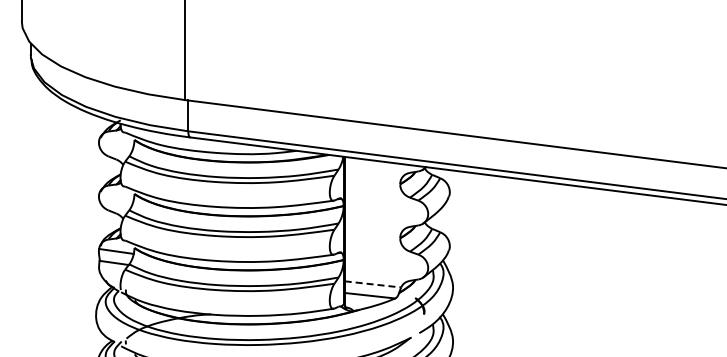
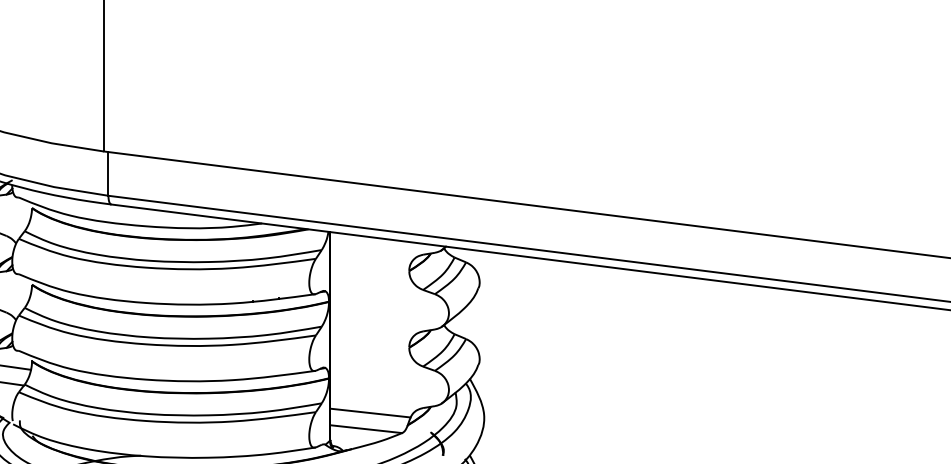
line: (373, 284) -> (371, 413), dashed -> solid

